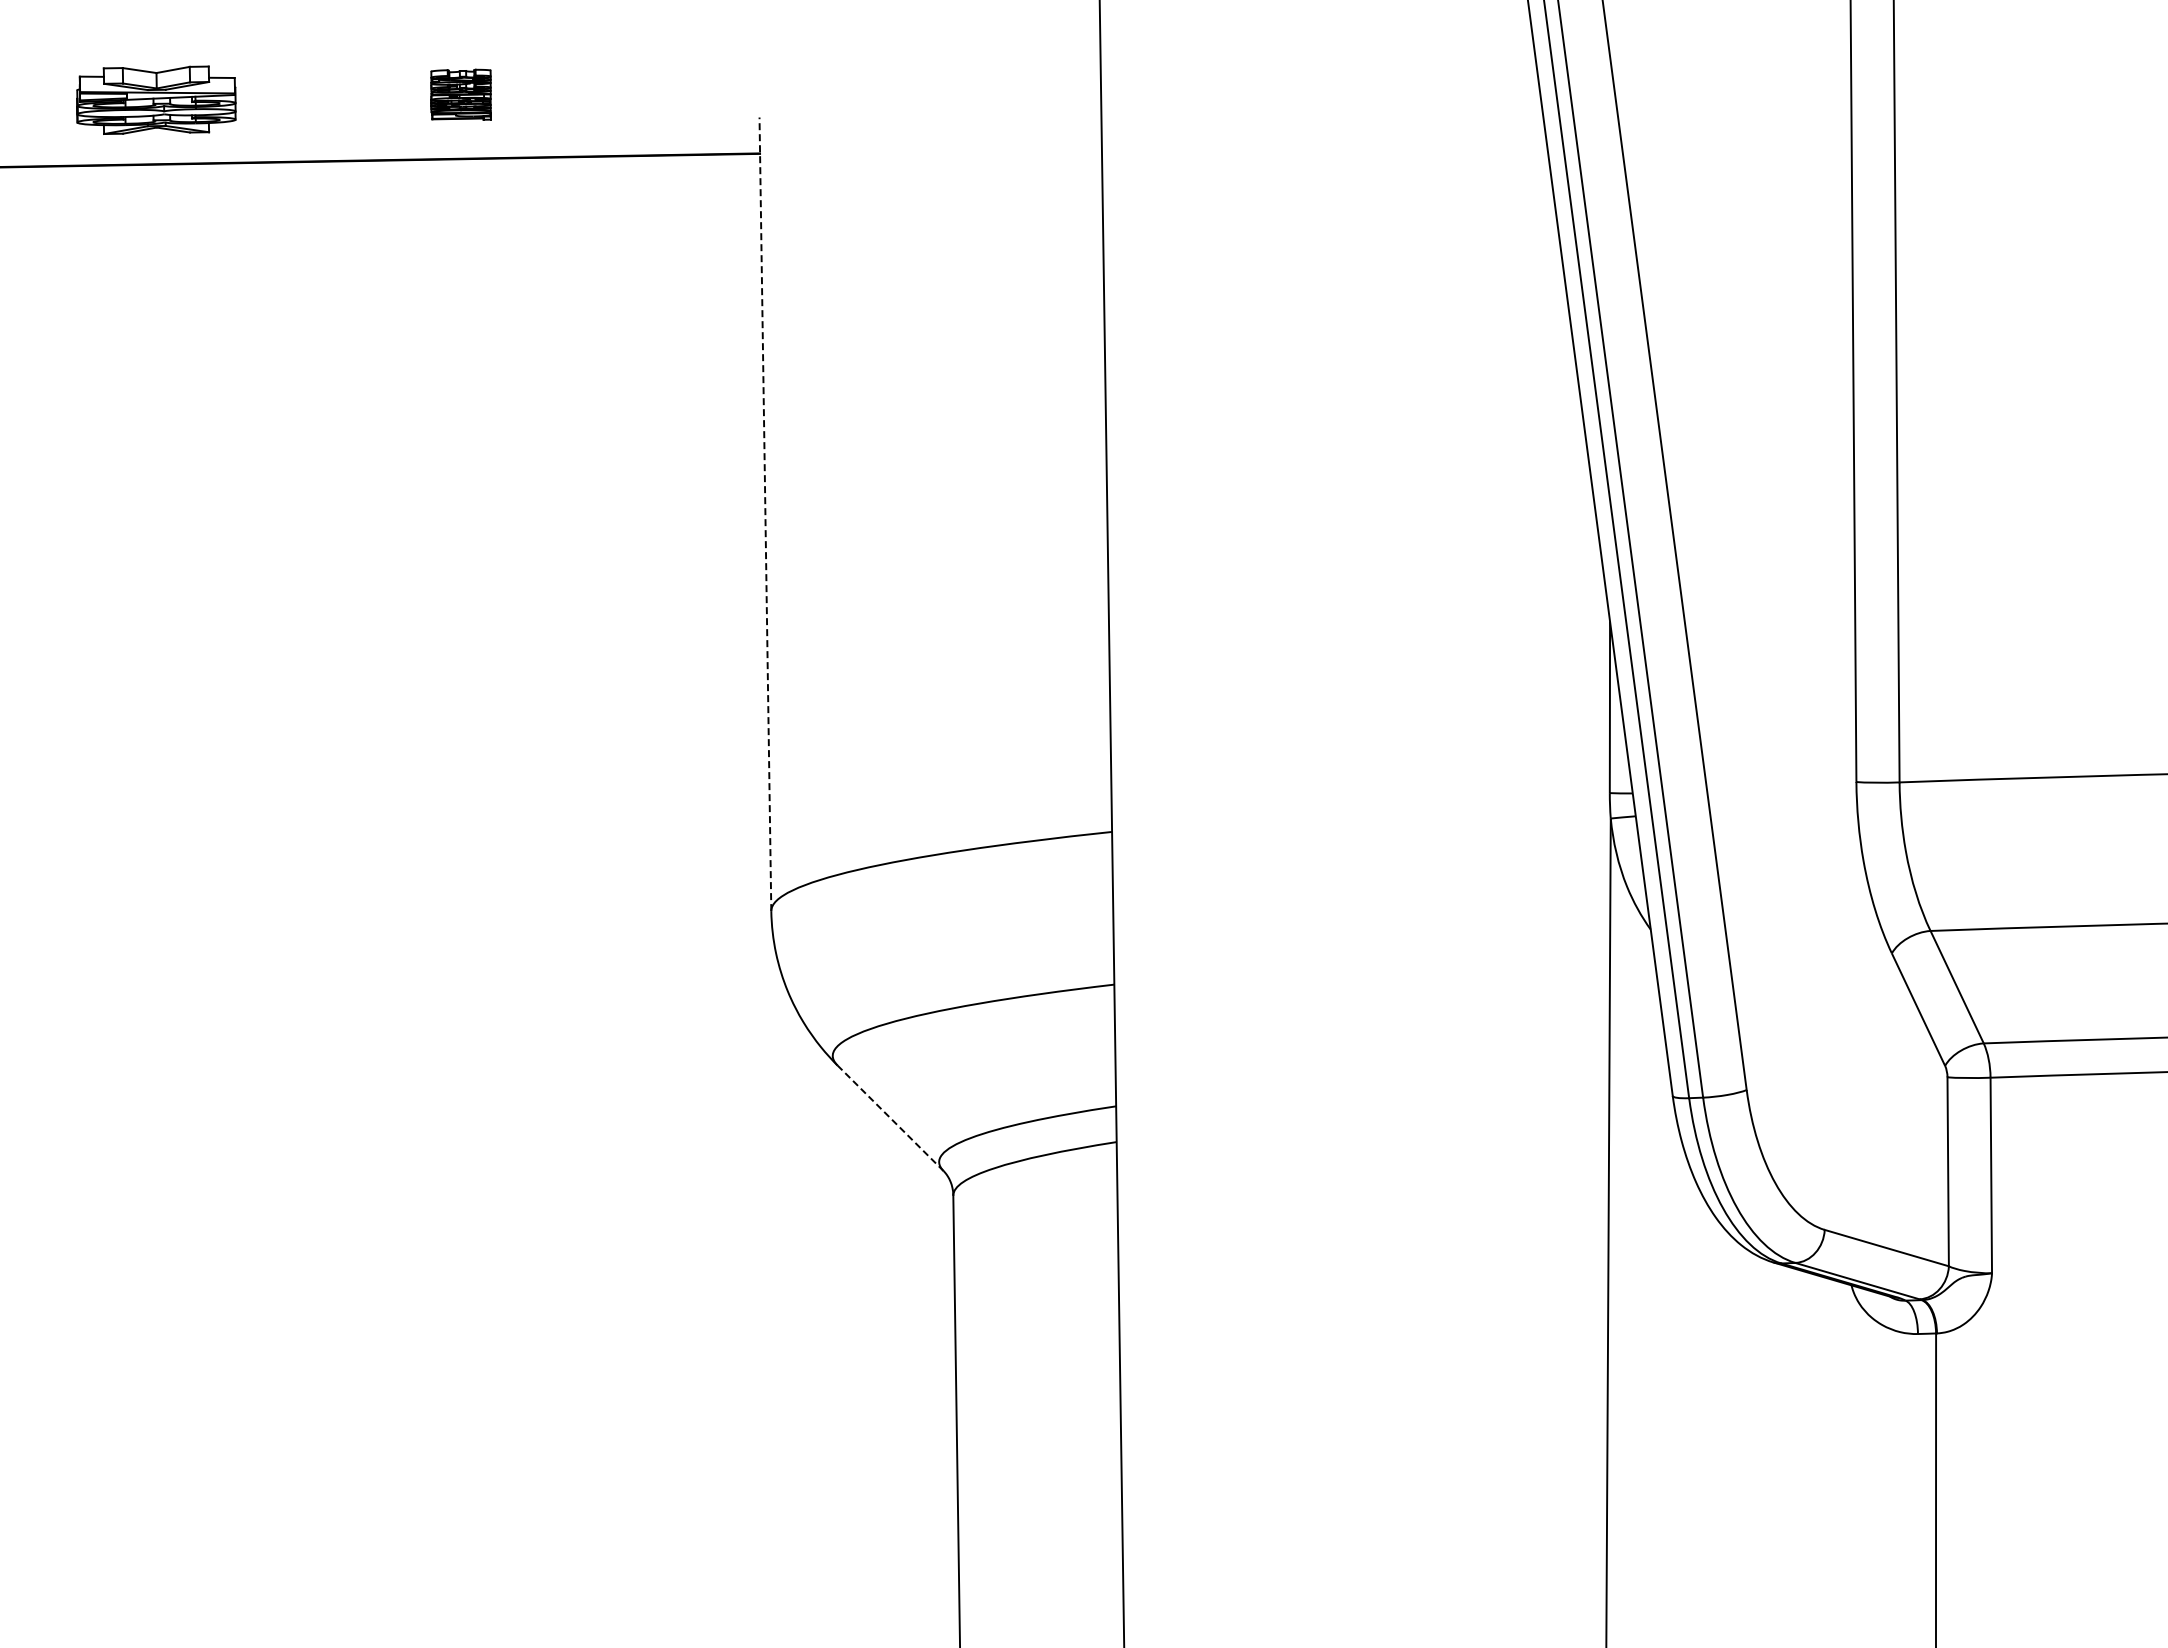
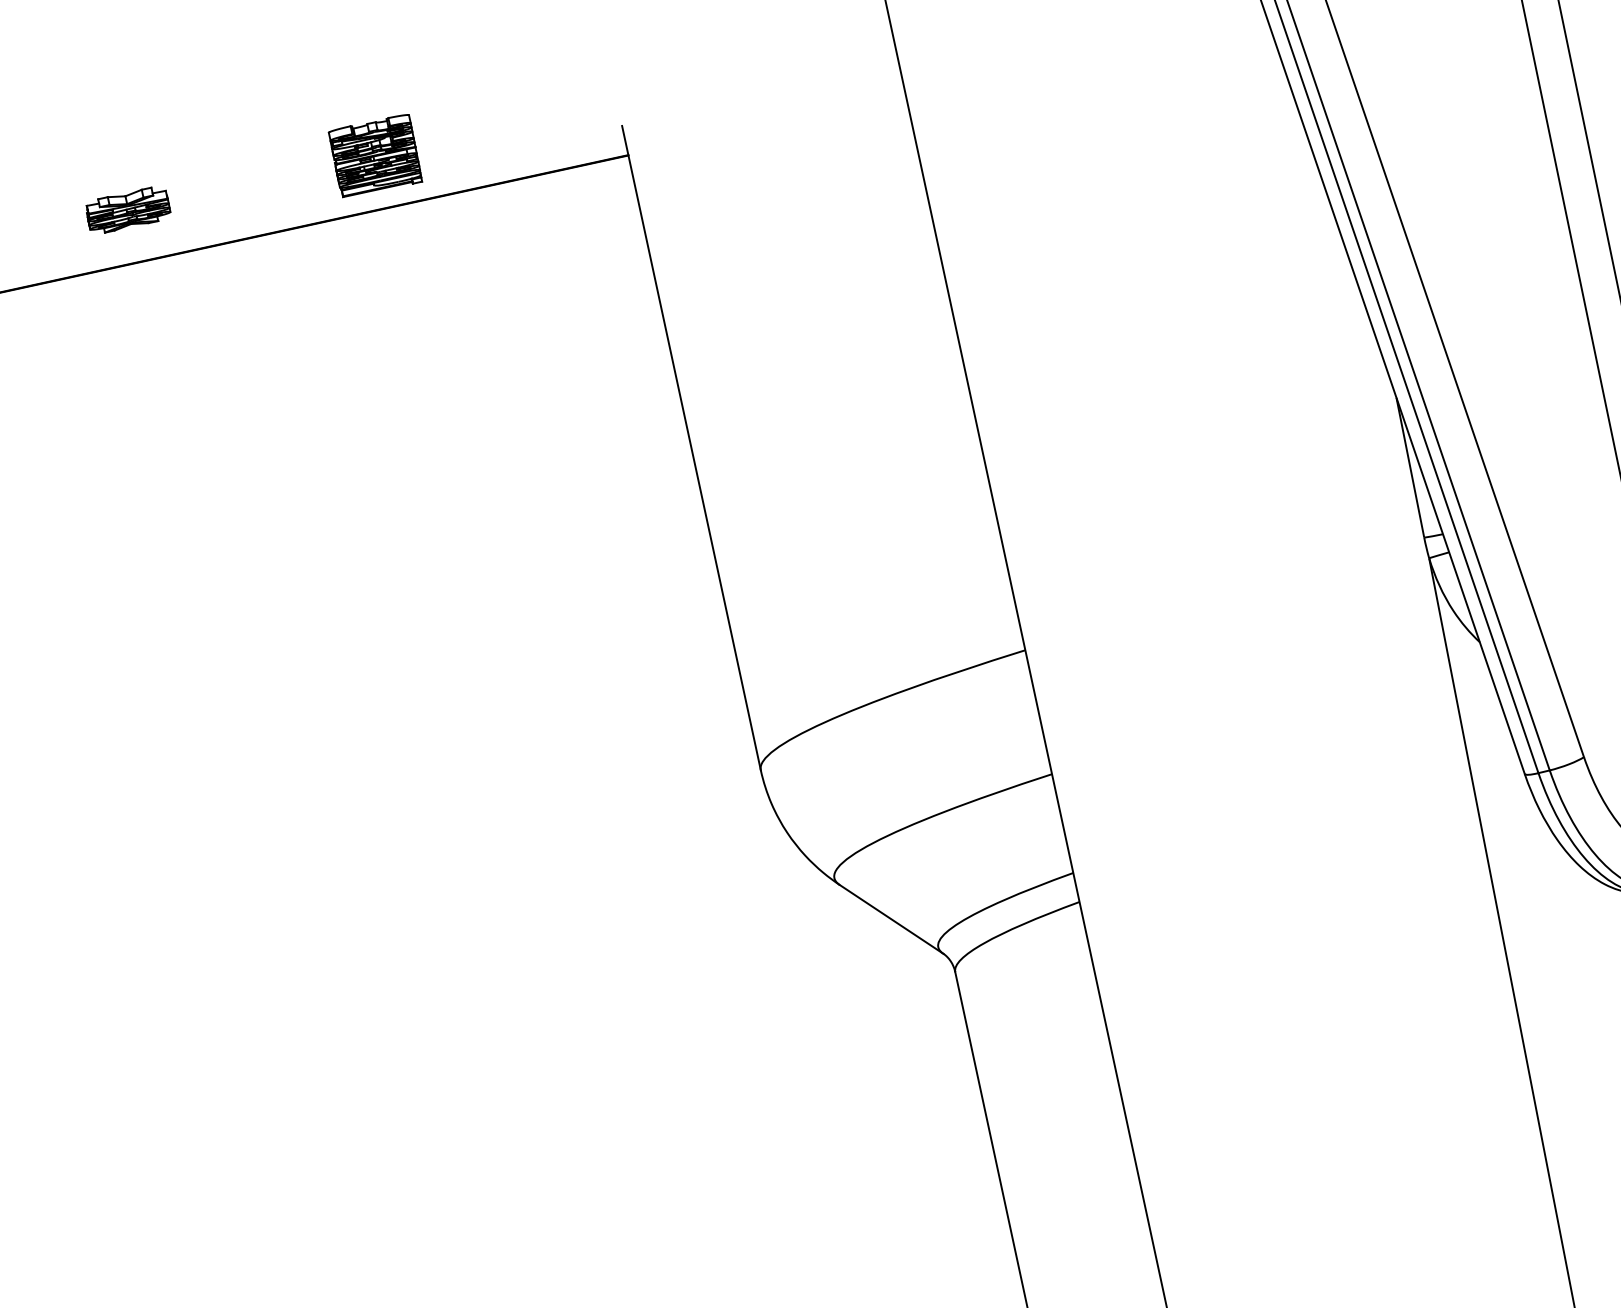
part: (460, 94) -> (374, 155), size x1.67
part: (155, 100) -> (127, 210), size x0.62
line: (765, 514) -> (691, 448), dashed -> solid
line: (890, 1118) -> (891, 919), dashed -> solid

